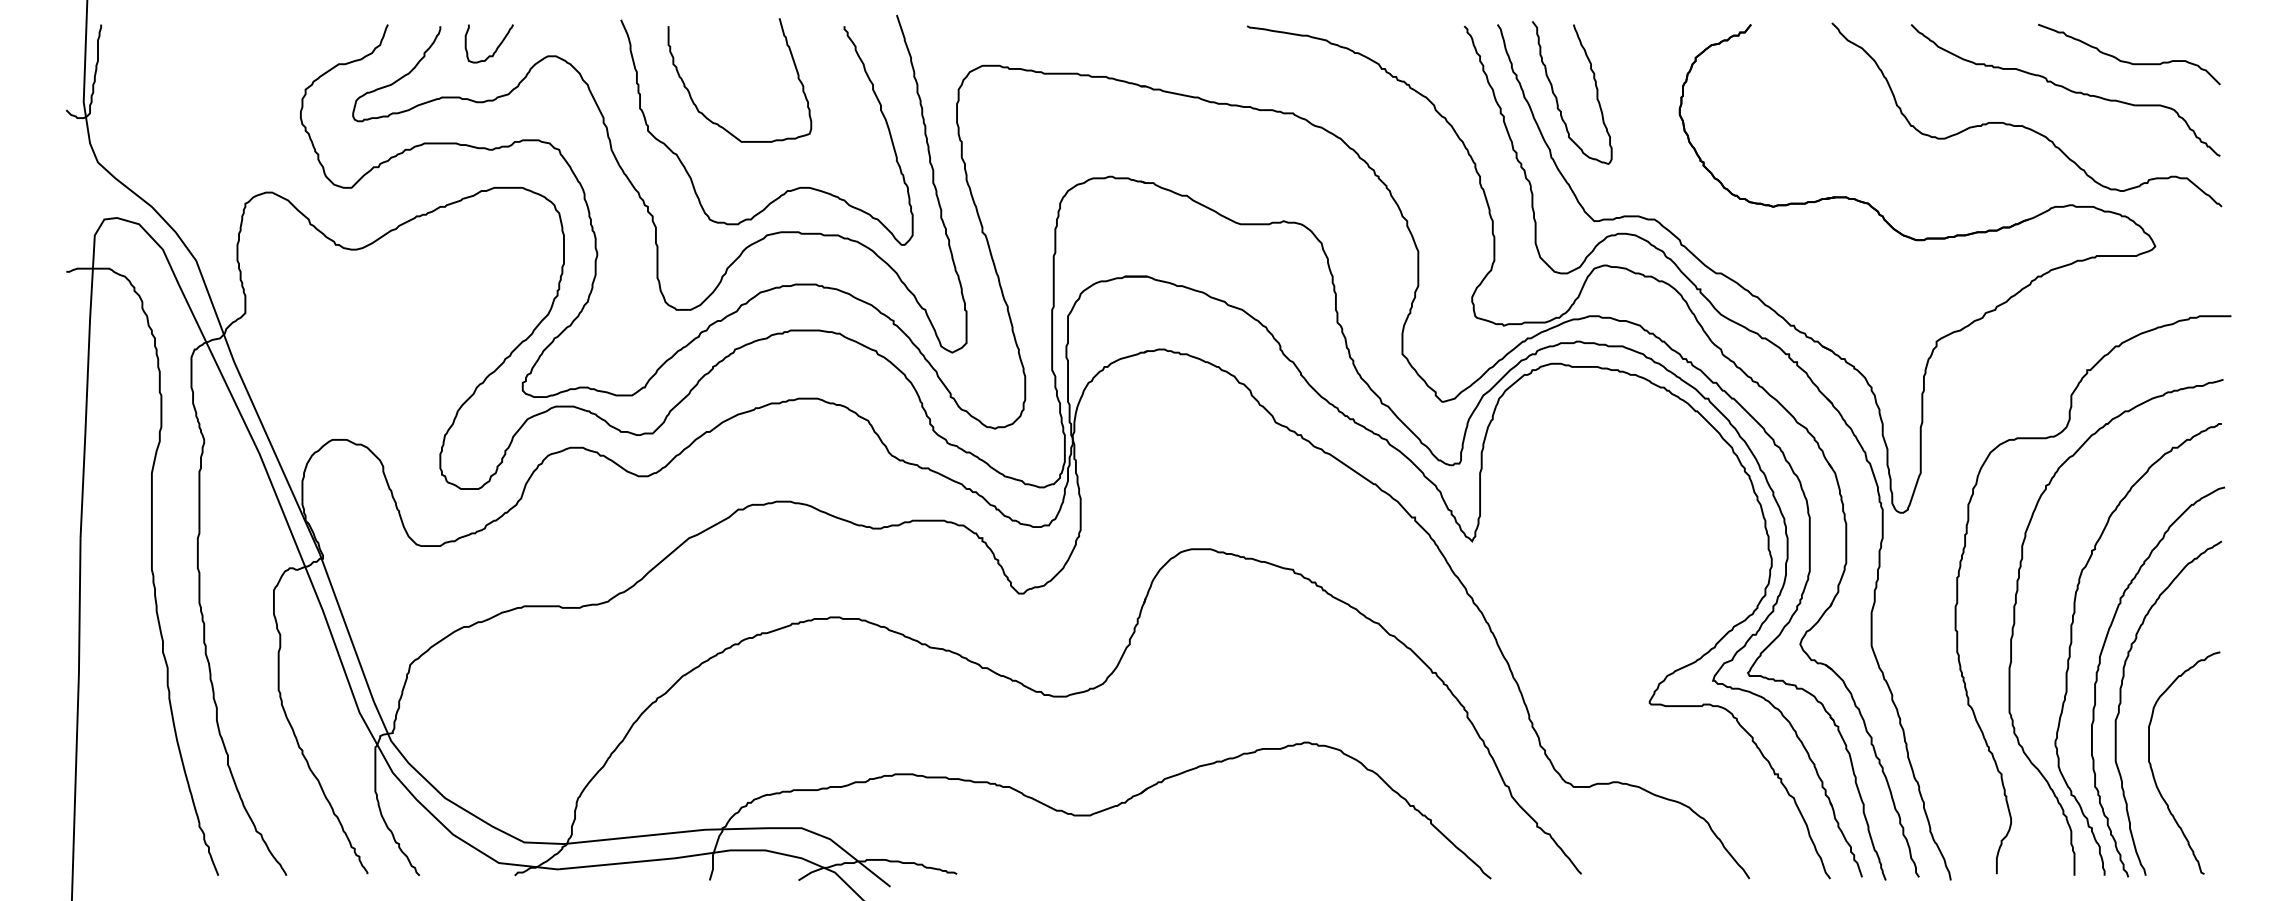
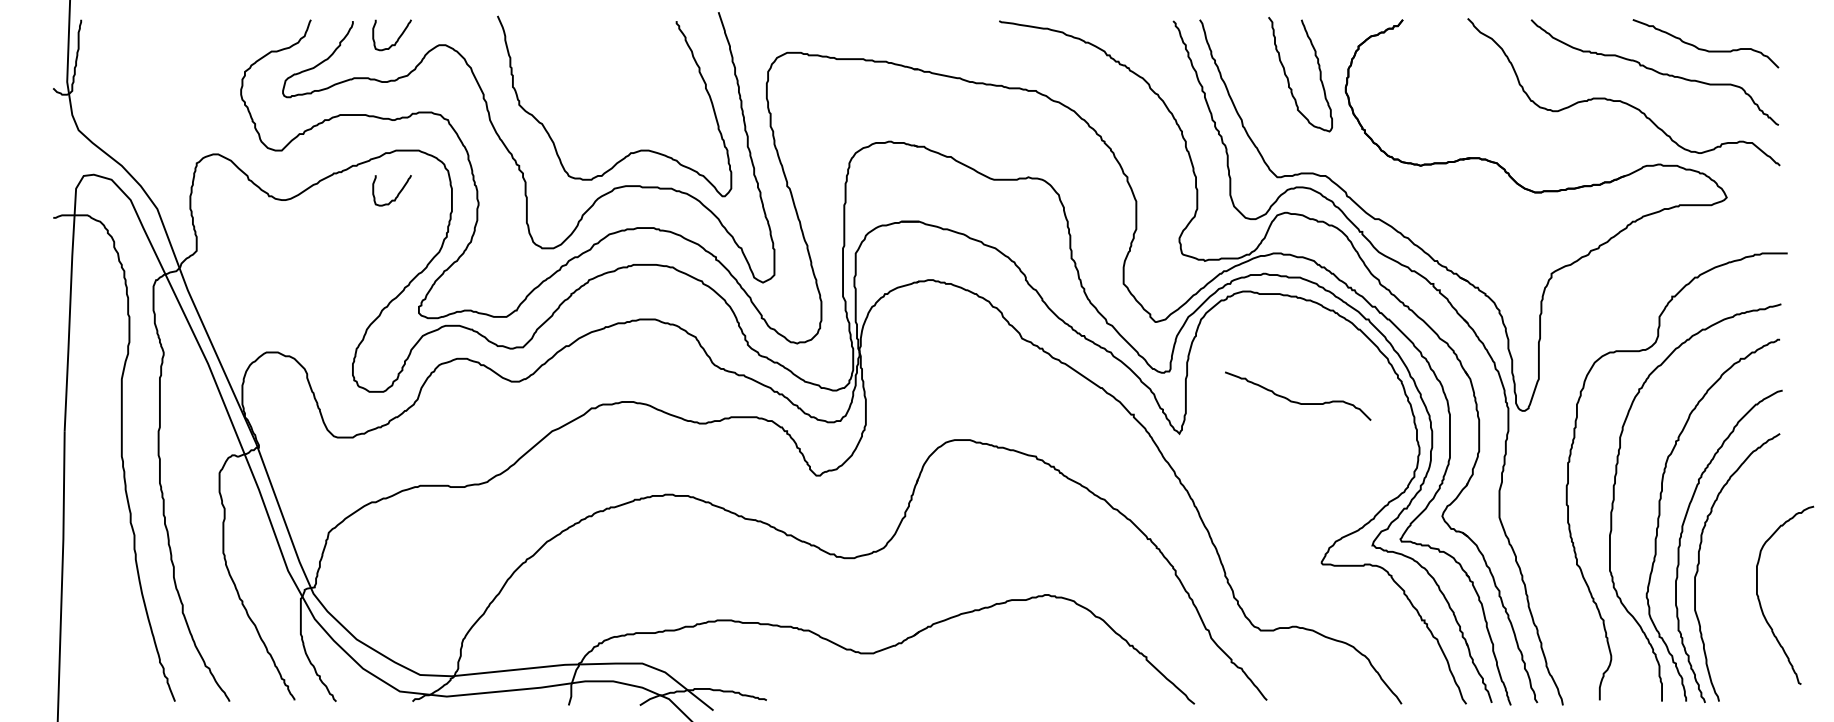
curve: (1557, 97) -> (1288, 78), moved
curve: (718, 123) -> (575, 99), removed
curve: (496, 241) -> (397, 193), added
curve: (1619, 501) -> (1297, 401), added
curve: (2153, 771) -> (1760, 602), moved

